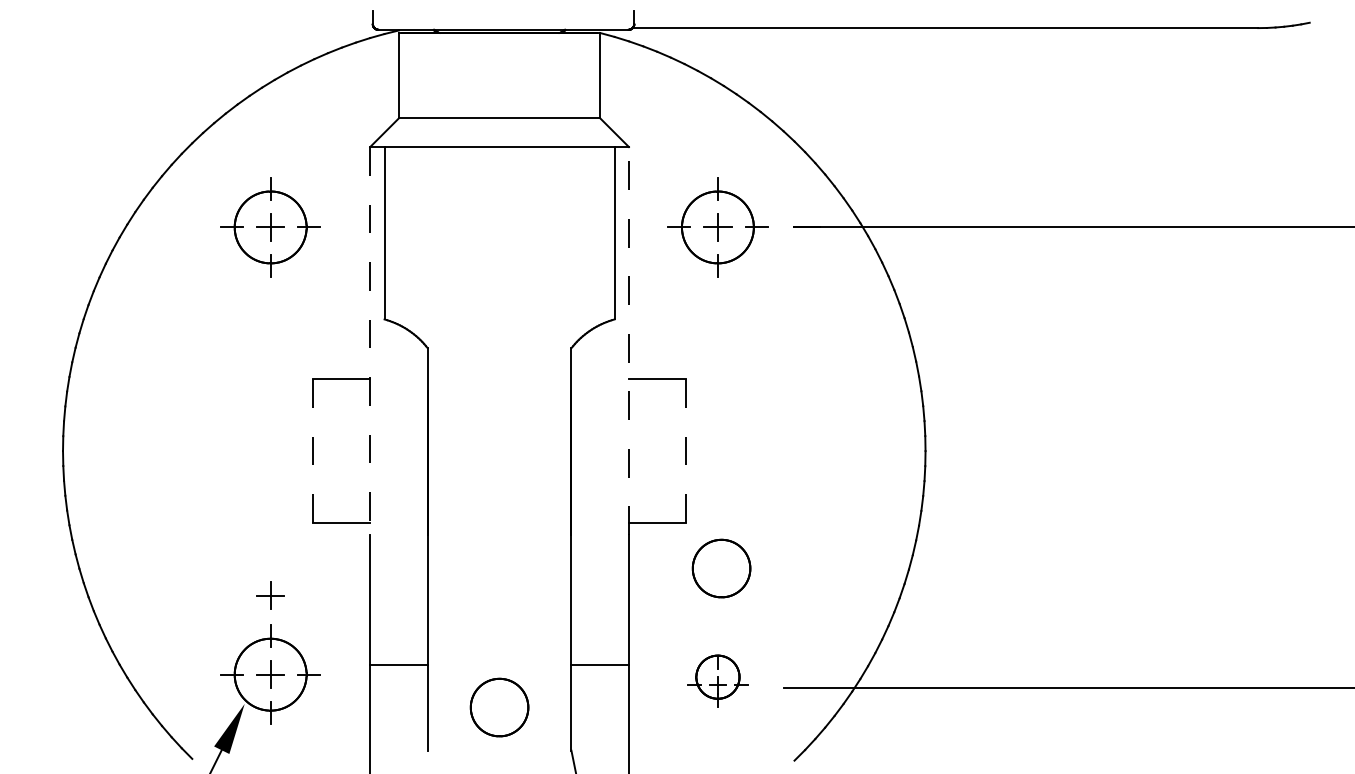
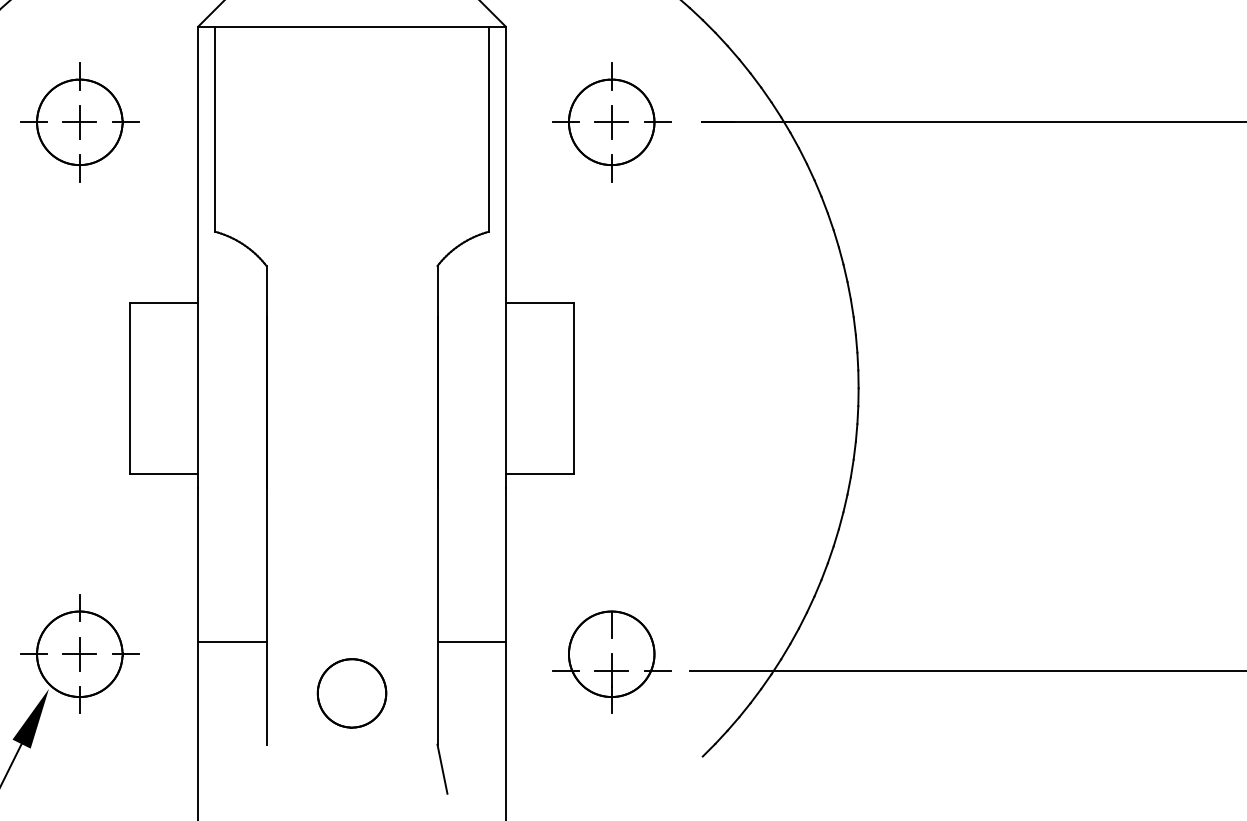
line: (628, 340) -> (505, 256), dashed -> solid
line: (370, 341) -> (198, 258), dashed -> solid
line: (312, 451) -> (129, 388), dashed -> solid
line: (686, 451) -> (574, 388), dashed -> solid
part: (721, 568) -> (615, 527), removed
part: (270, 595) -> (79, 560), removed
part: (717, 680) -> (611, 661), size x1.67

